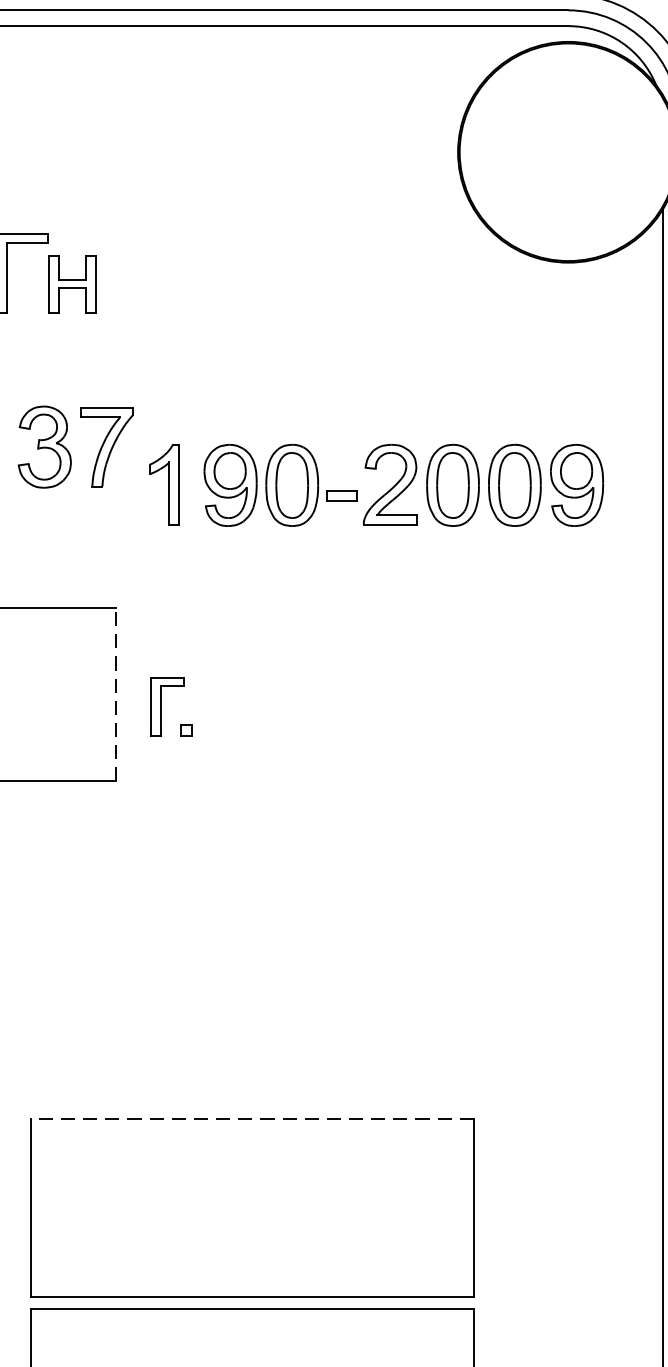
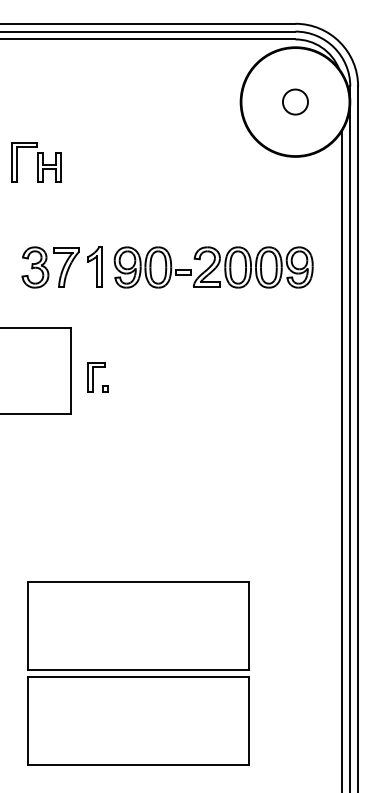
circle: (568, 151) -> (295, 101), added
part: (75, 447) -> (50, 267), moved
line: (115, 692) -> (70, 370), dashed -> solid
line: (250, 1119) -> (137, 582), dashed -> solid

